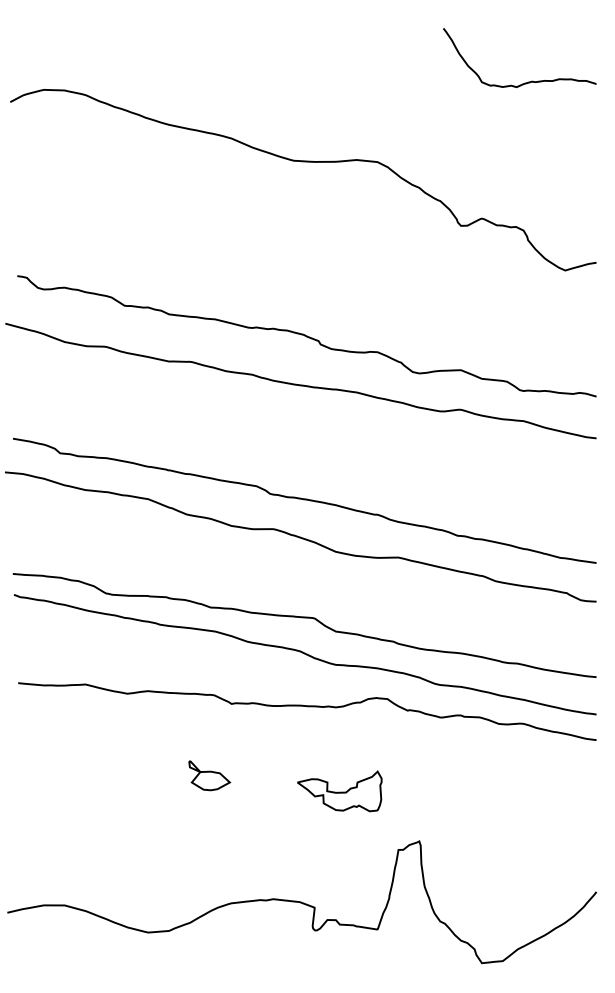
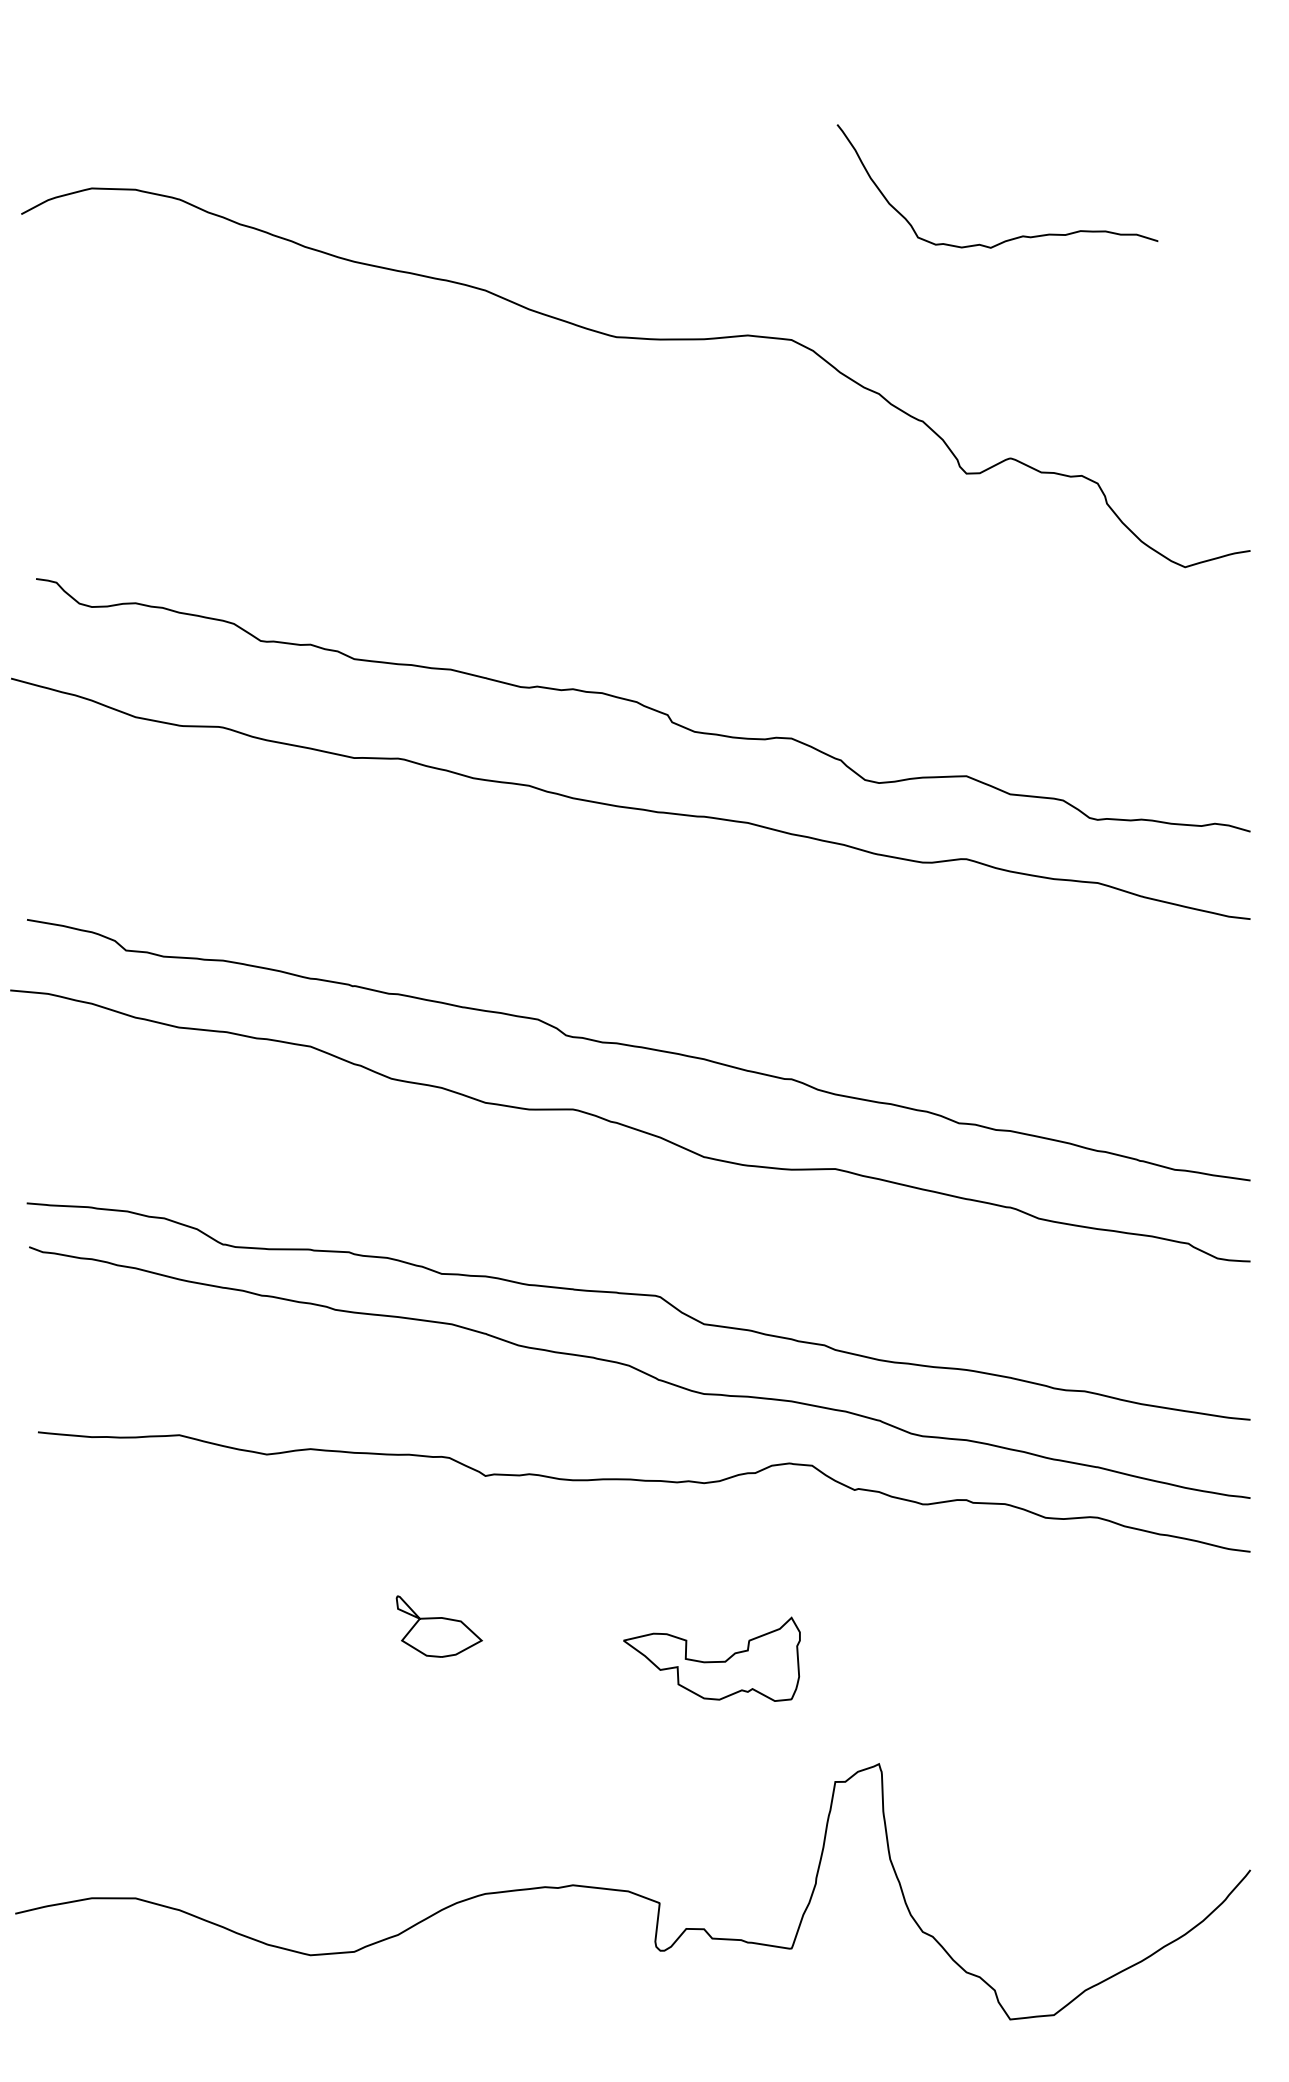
curve: (524, 82) -> (1007, 238), moved

